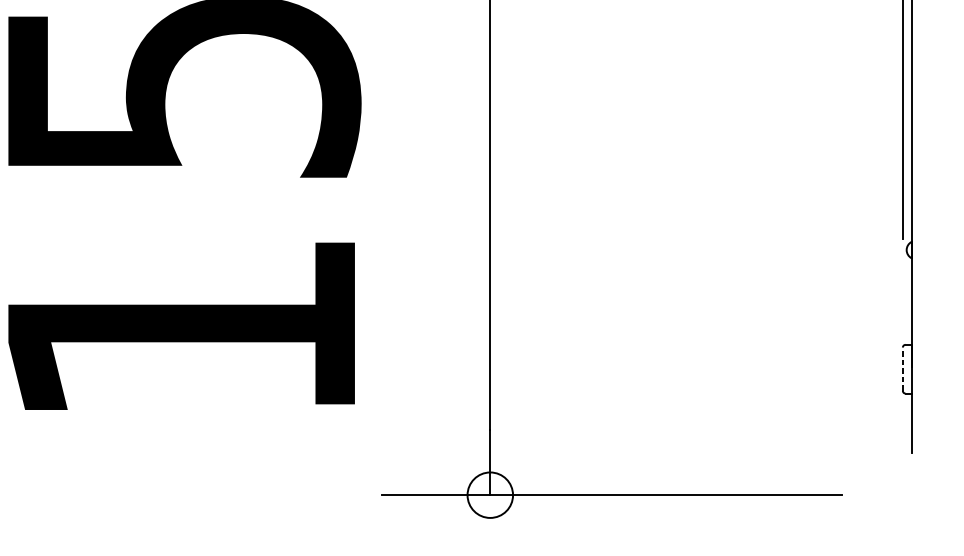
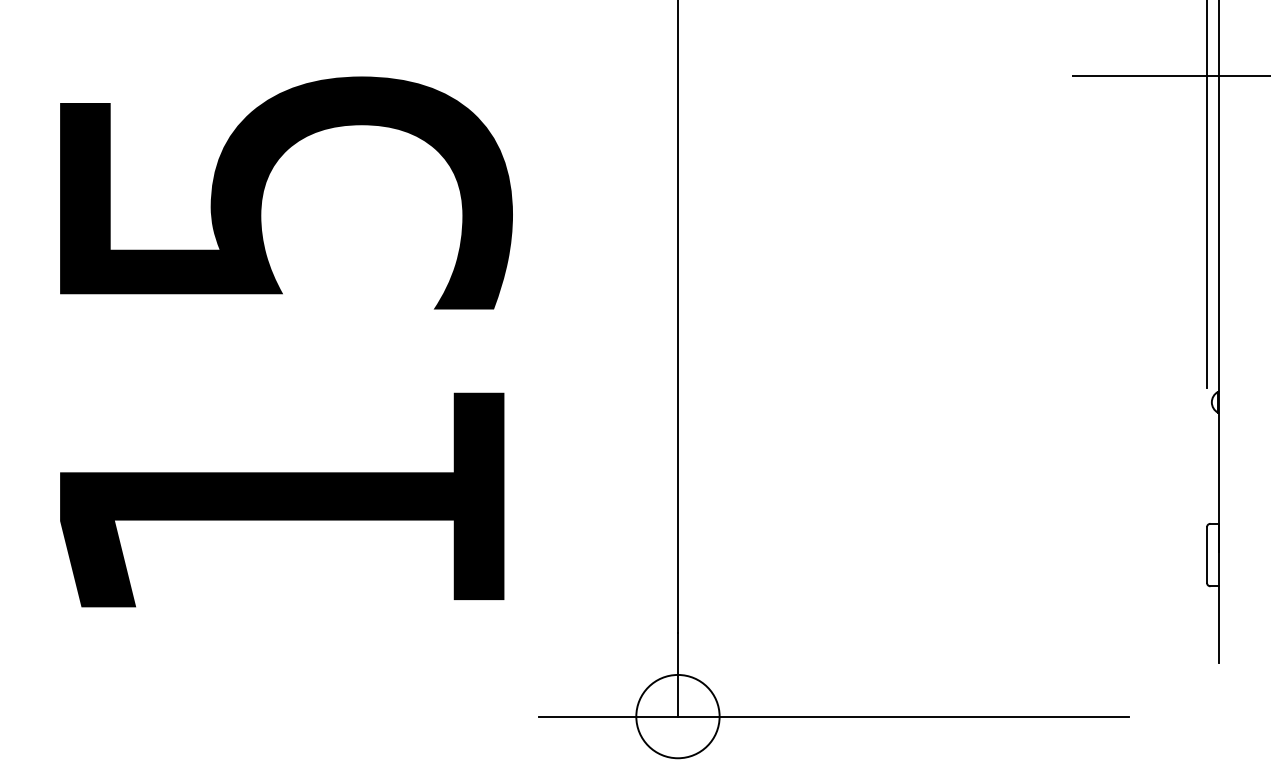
line: (902, 369) -> (1206, 555), dashed -> solid
circle: (489, 495) -> (677, 716), size x1.43

